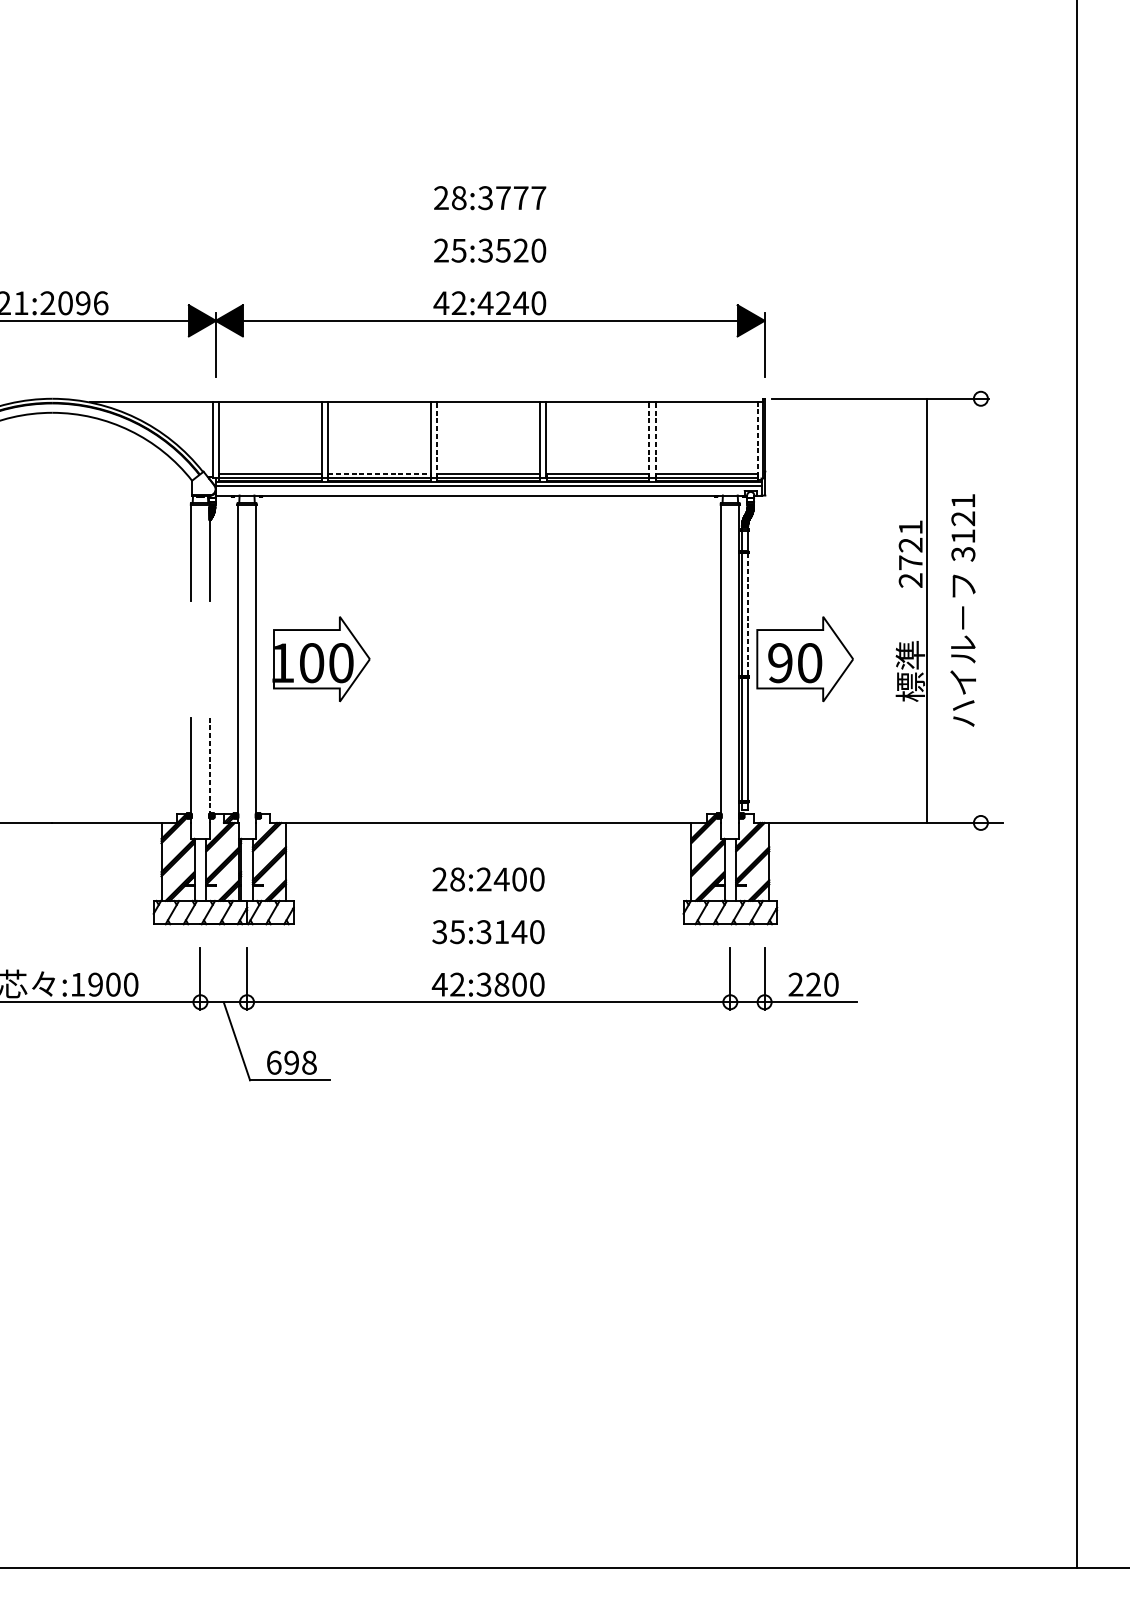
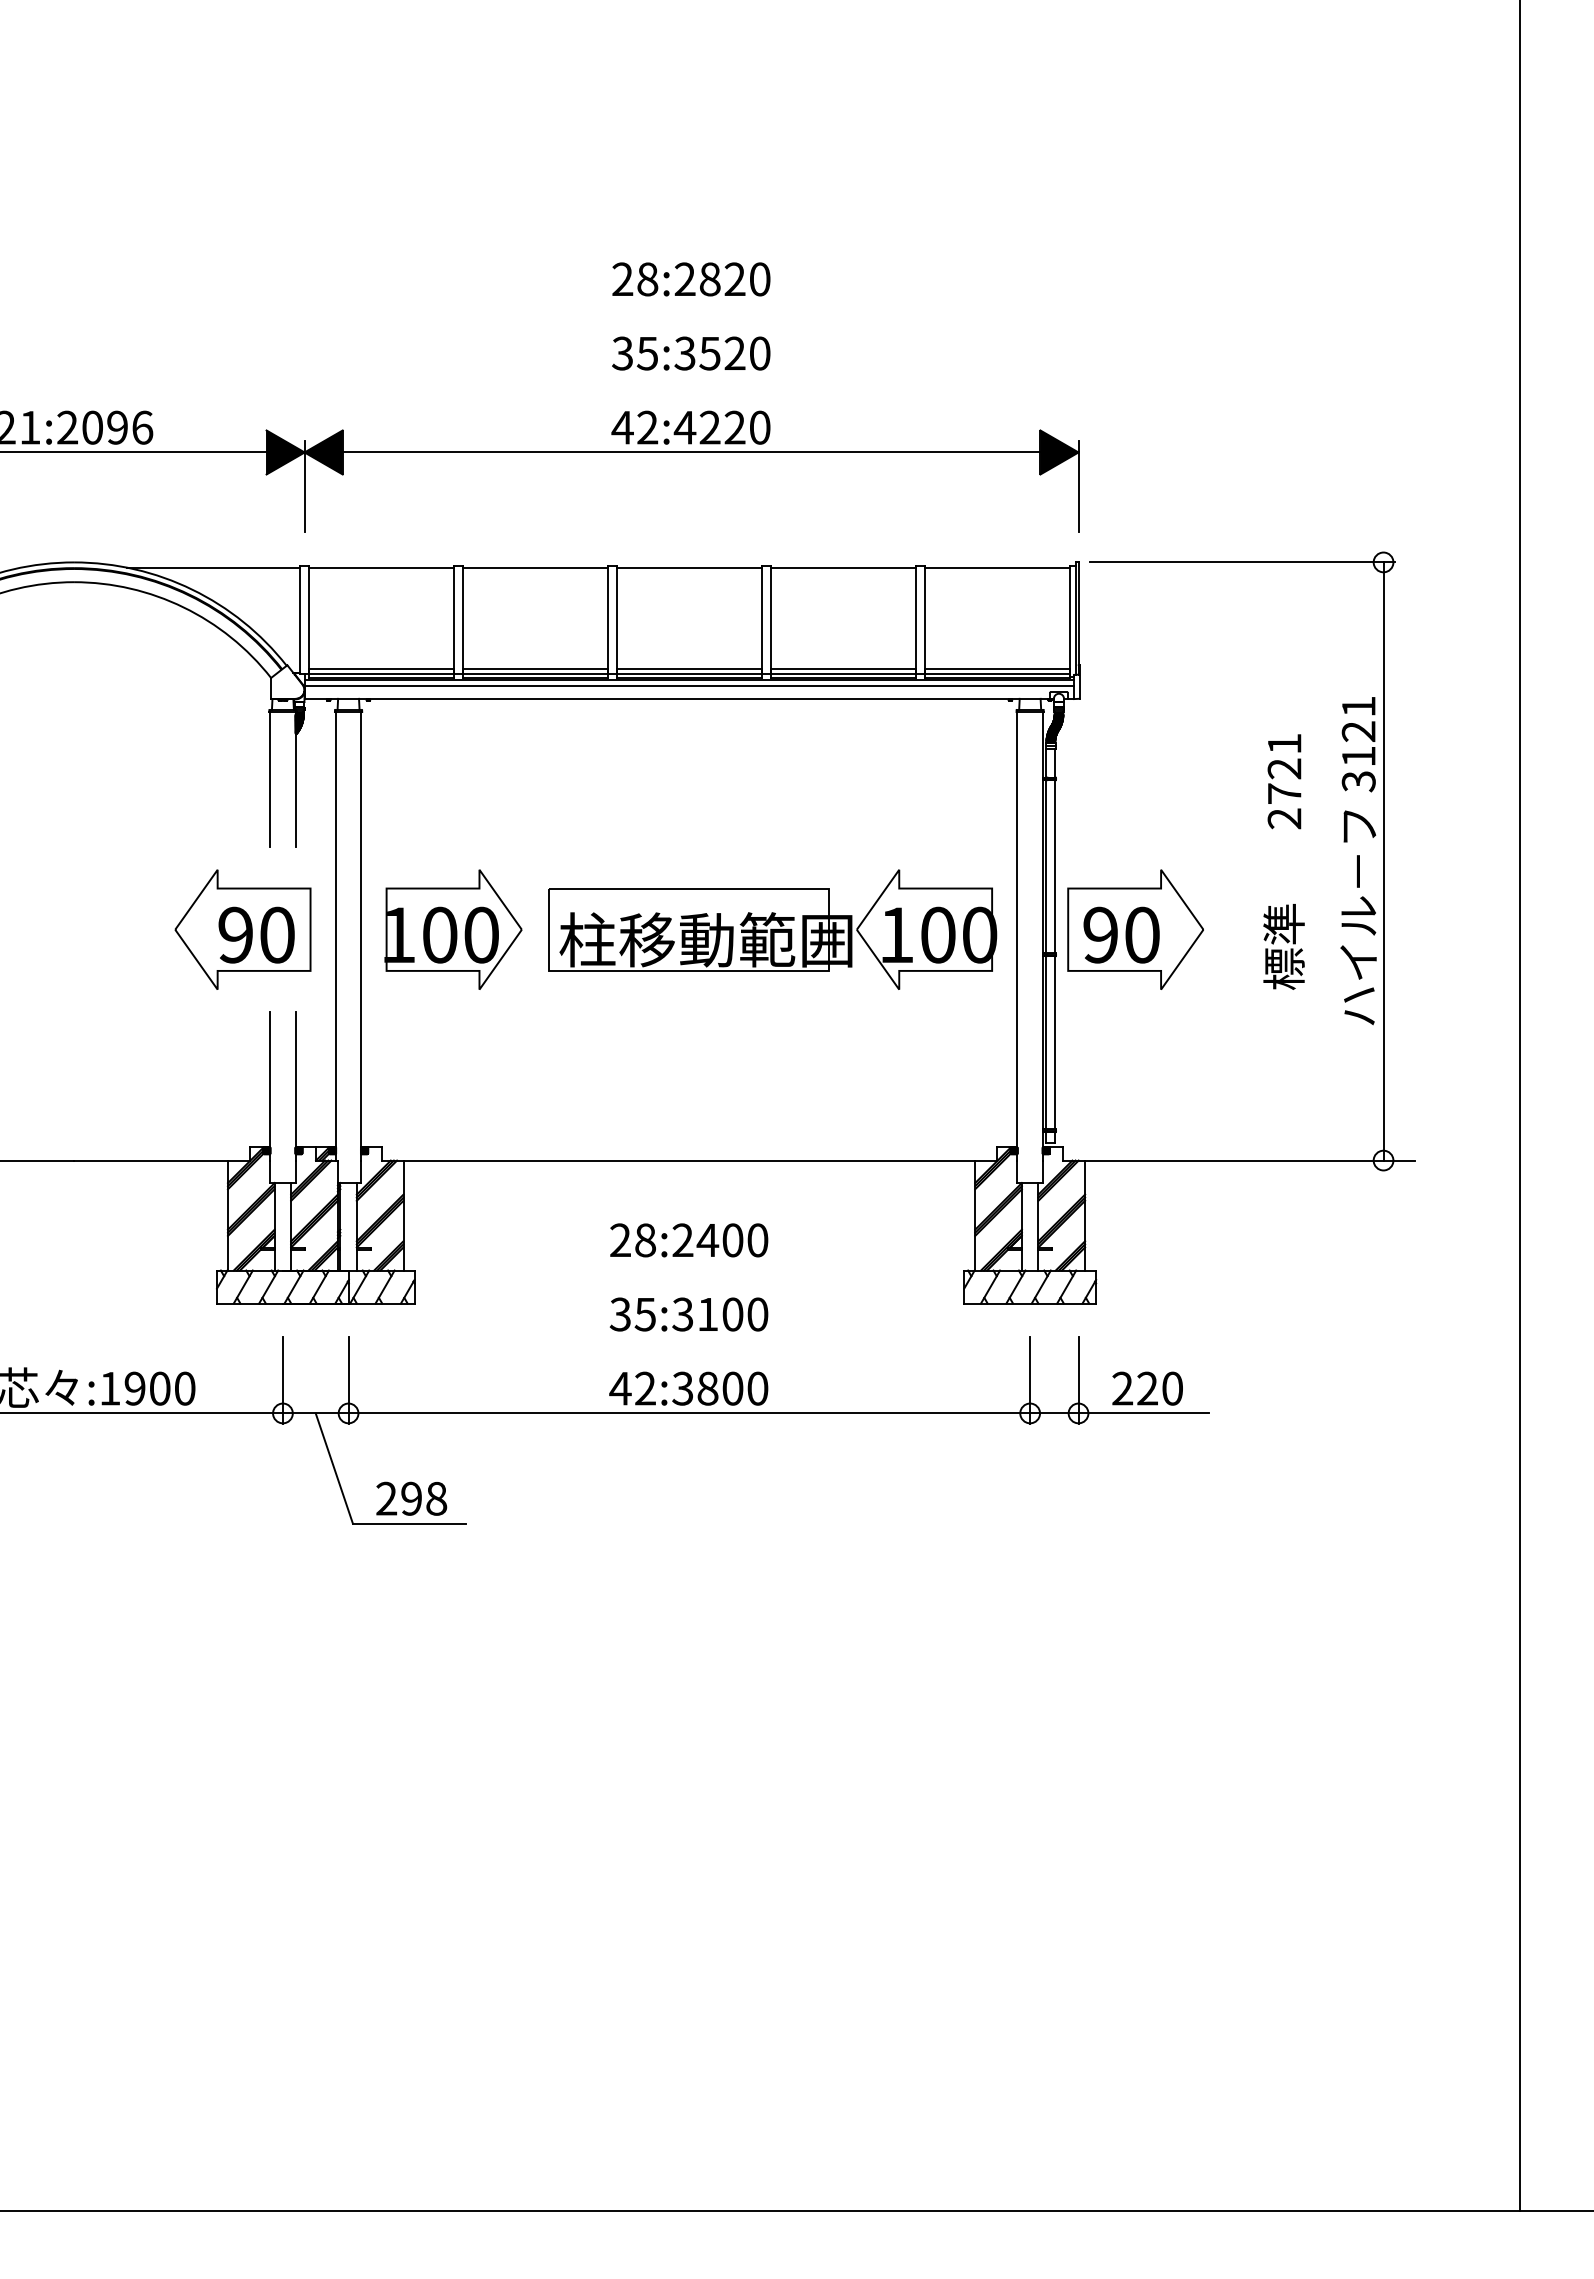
text: (512, 198) -> (722, 279), 28:3777 -> 28:2820
text: (441, 250) -> (622, 353), 25:3520 -> 35:3520
text: (520, 303) -> (734, 427), 42:4240 -> 42:4220
line: (437, 439) -> (616, 620), dashed -> solid
line: (649, 439) -> (915, 620), dashed -> solid
line: (655, 439) -> (924, 620), dashed -> solid
line: (758, 440) -> (1069, 621), dashed -> solid
line: (379, 474) -> (535, 668), dashed -> solid
line: (926, 610) -> (1383, 861), moved
line: (748, 614) -> (1055, 866), dashed -> solid
part: (171, 659) -> (242, 929), added
part: (547, 659) -> (772, 929), added
line: (209, 770) -> (295, 1086), dashed -> solid
text: (519, 932) -> (732, 1314), 35:3140 -> 35:3100
text: (273, 1062) -> (386, 1498), 698 -> 298

